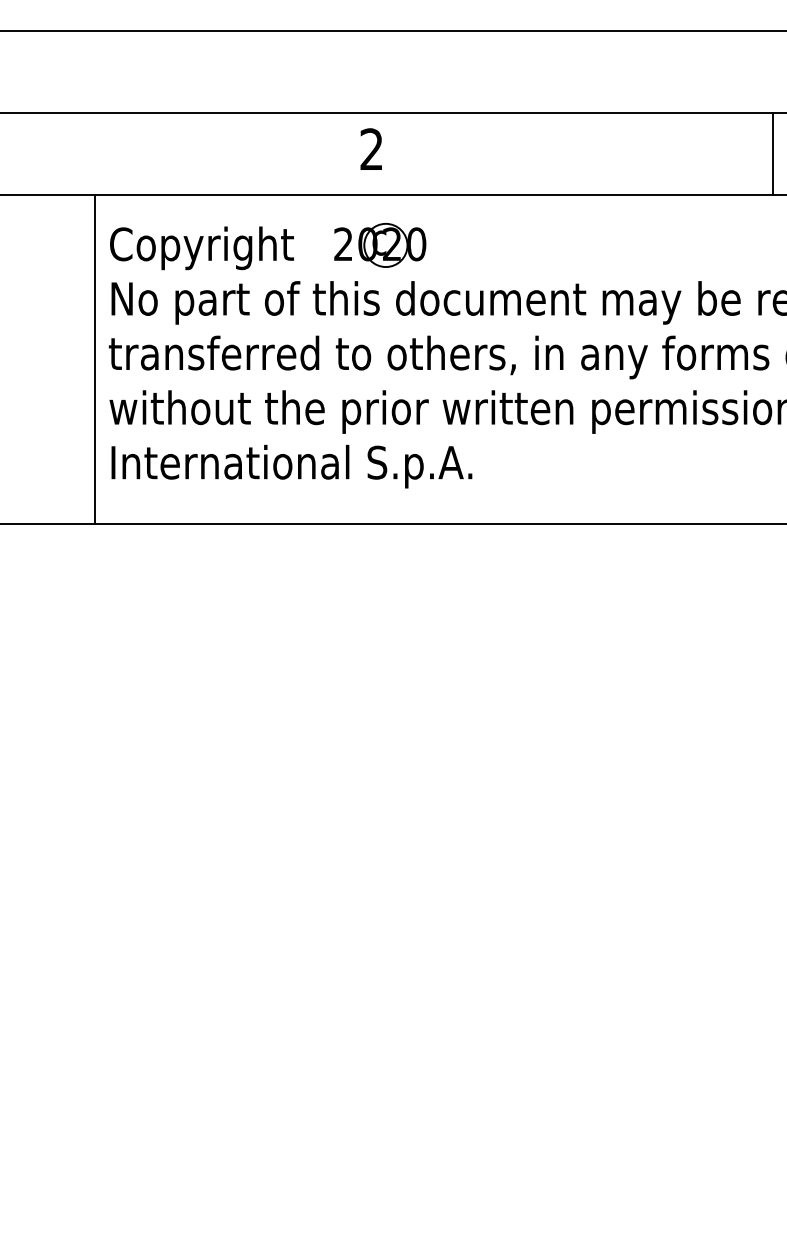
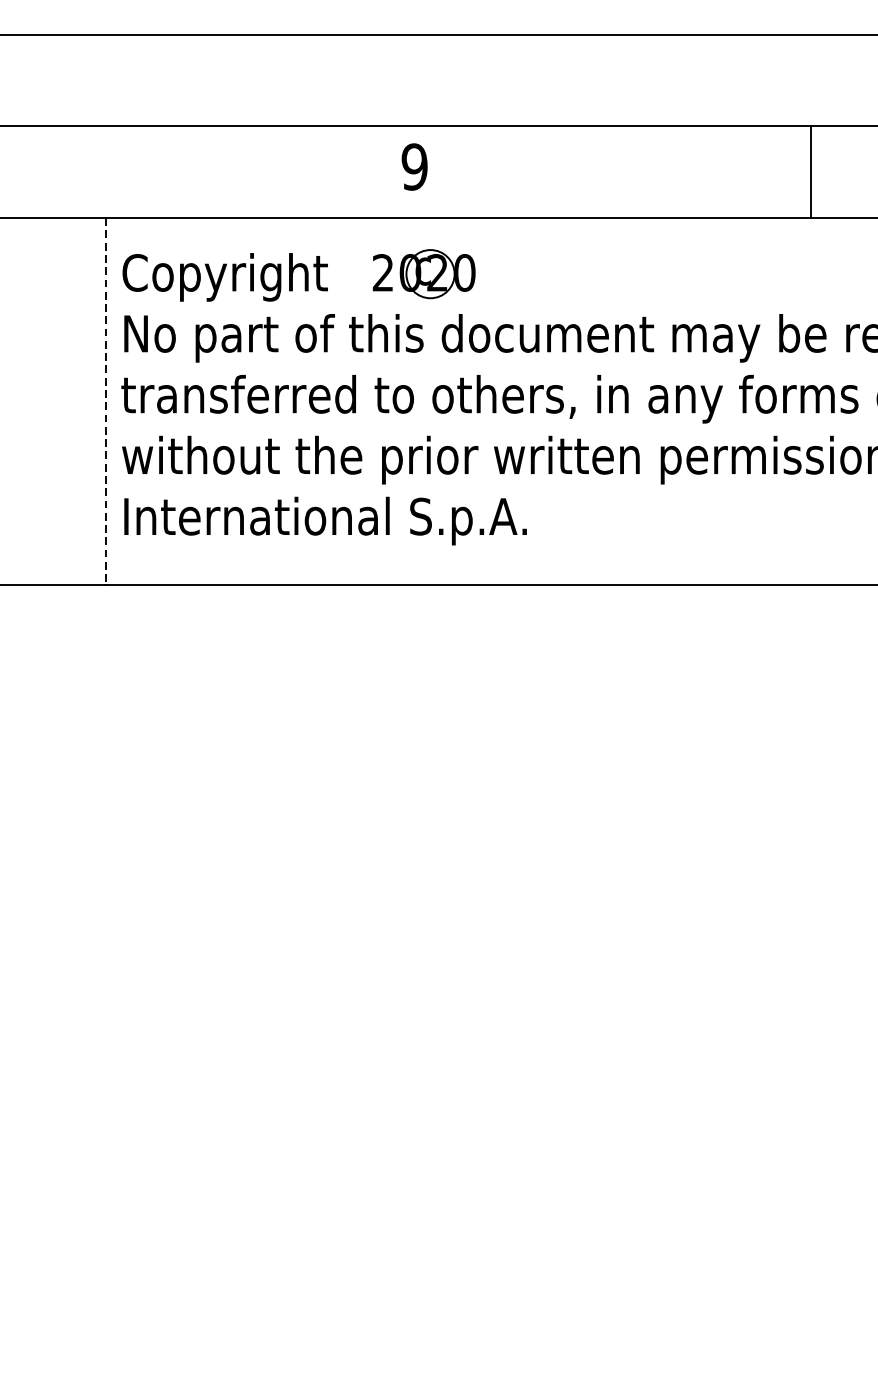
text: (371, 149) -> (414, 167), 2 -> 9
line: (773, 154) -> (811, 172), moved
line: (94, 360) -> (105, 402), solid -> dashed

